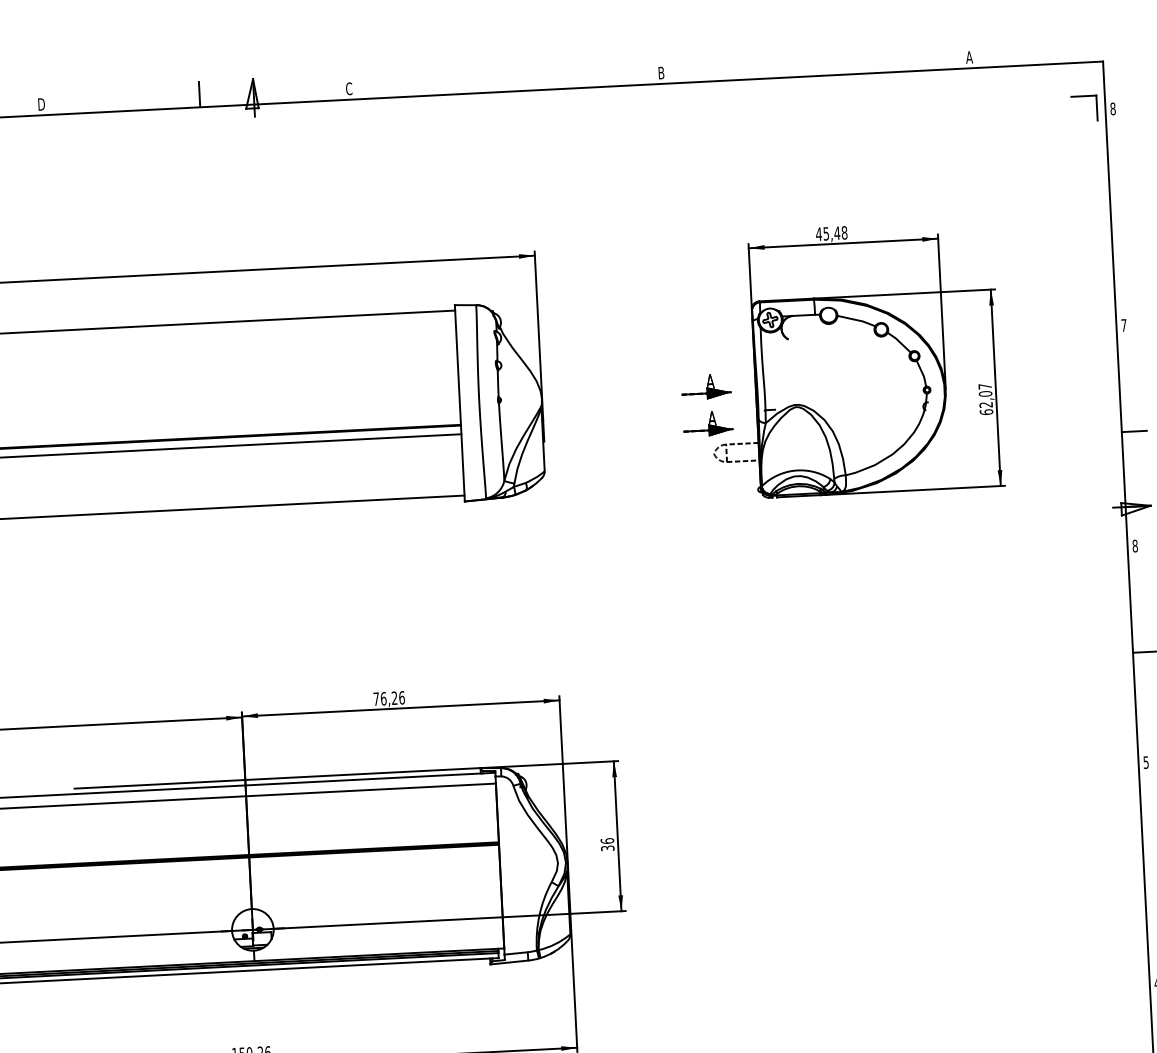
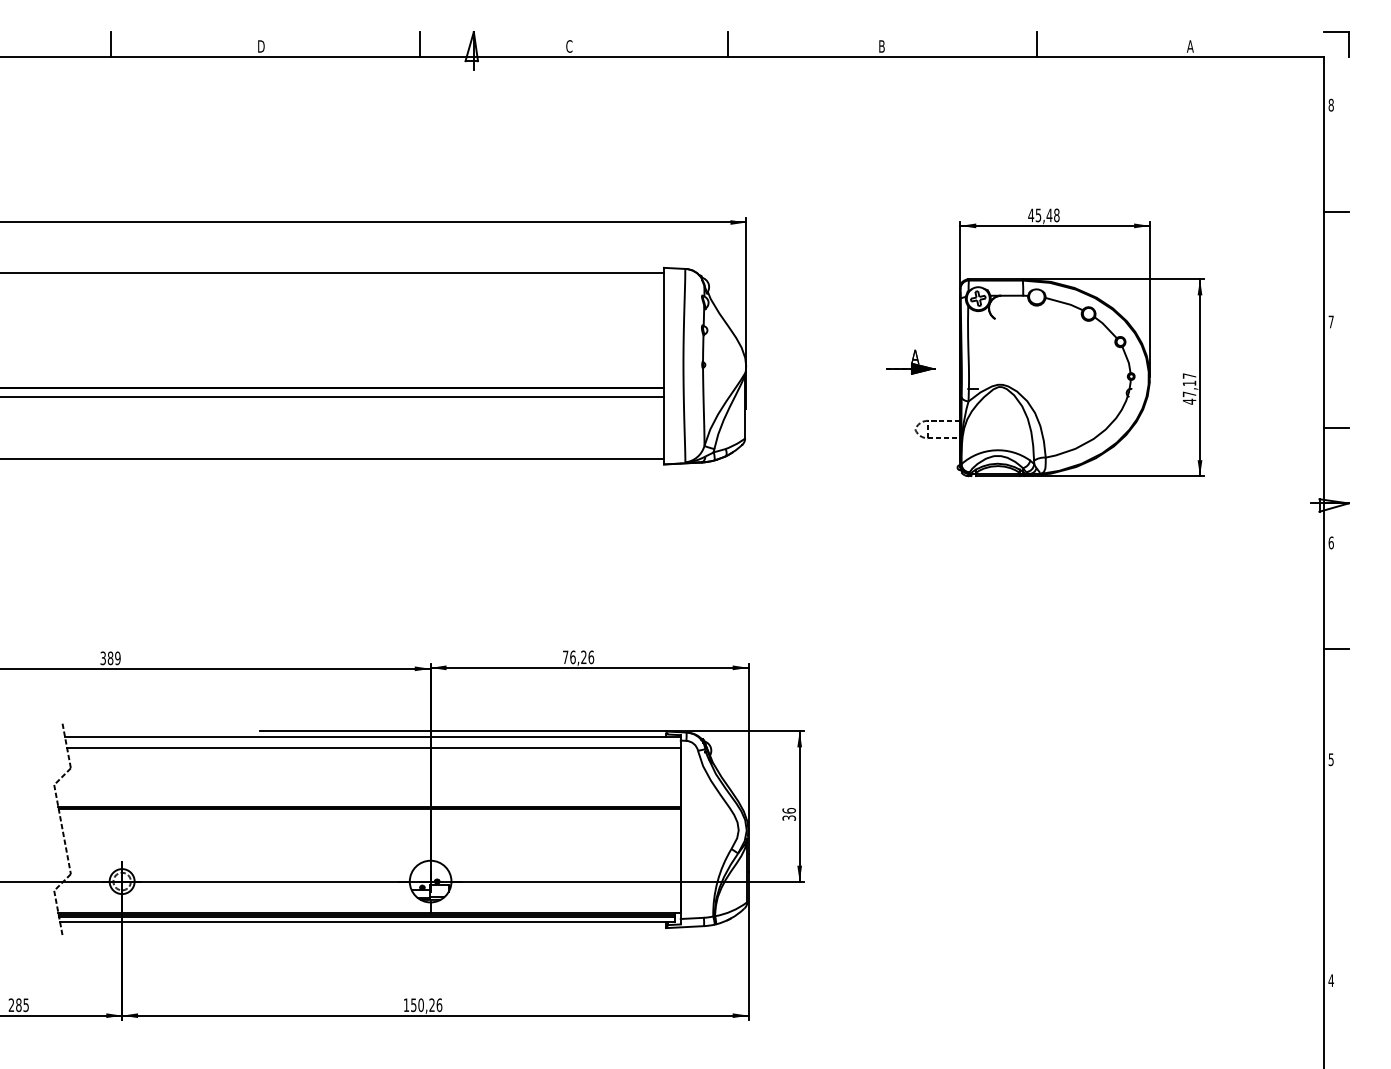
line: (815, 63) -> (1036, 44), added
line: (508, 78) -> (728, 44), added
part: (1083, 96) -> (1336, 32), moved
line: (1122, 214) -> (1335, 211), added
text: (986, 403) -> (1189, 392), 62,07 -> 47,17
part: (707, 423) -> (910, 398), removed
text: (1134, 545) -> (1330, 542), 8 -> 6

